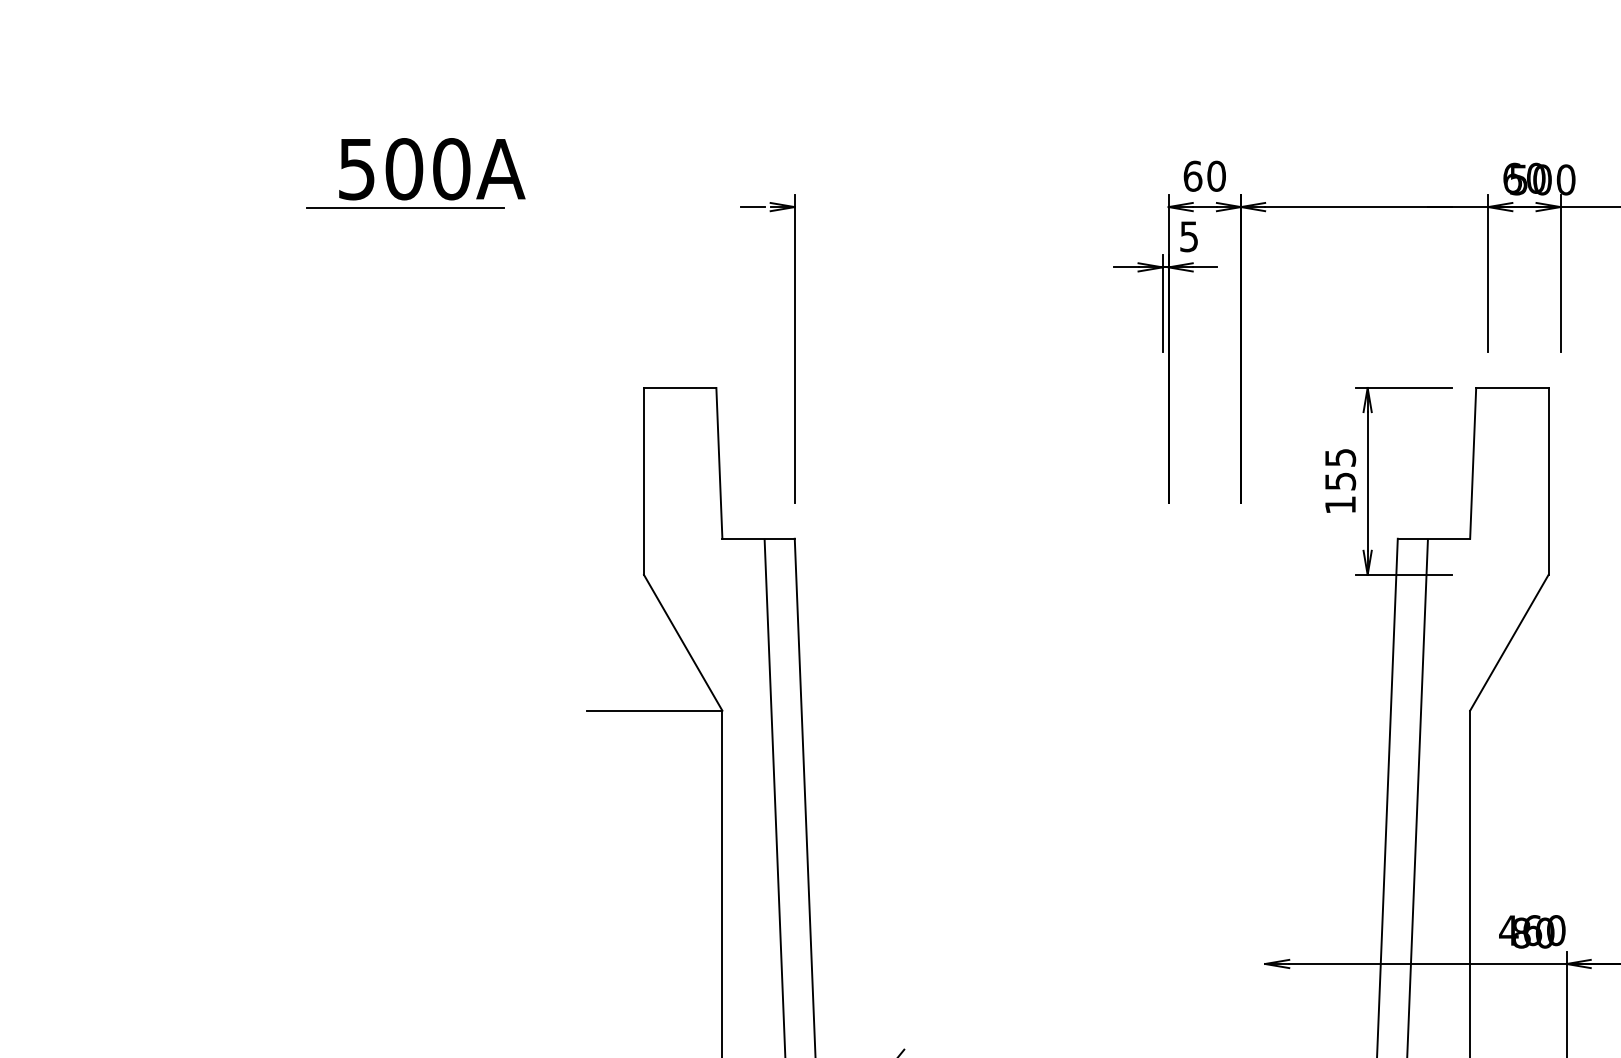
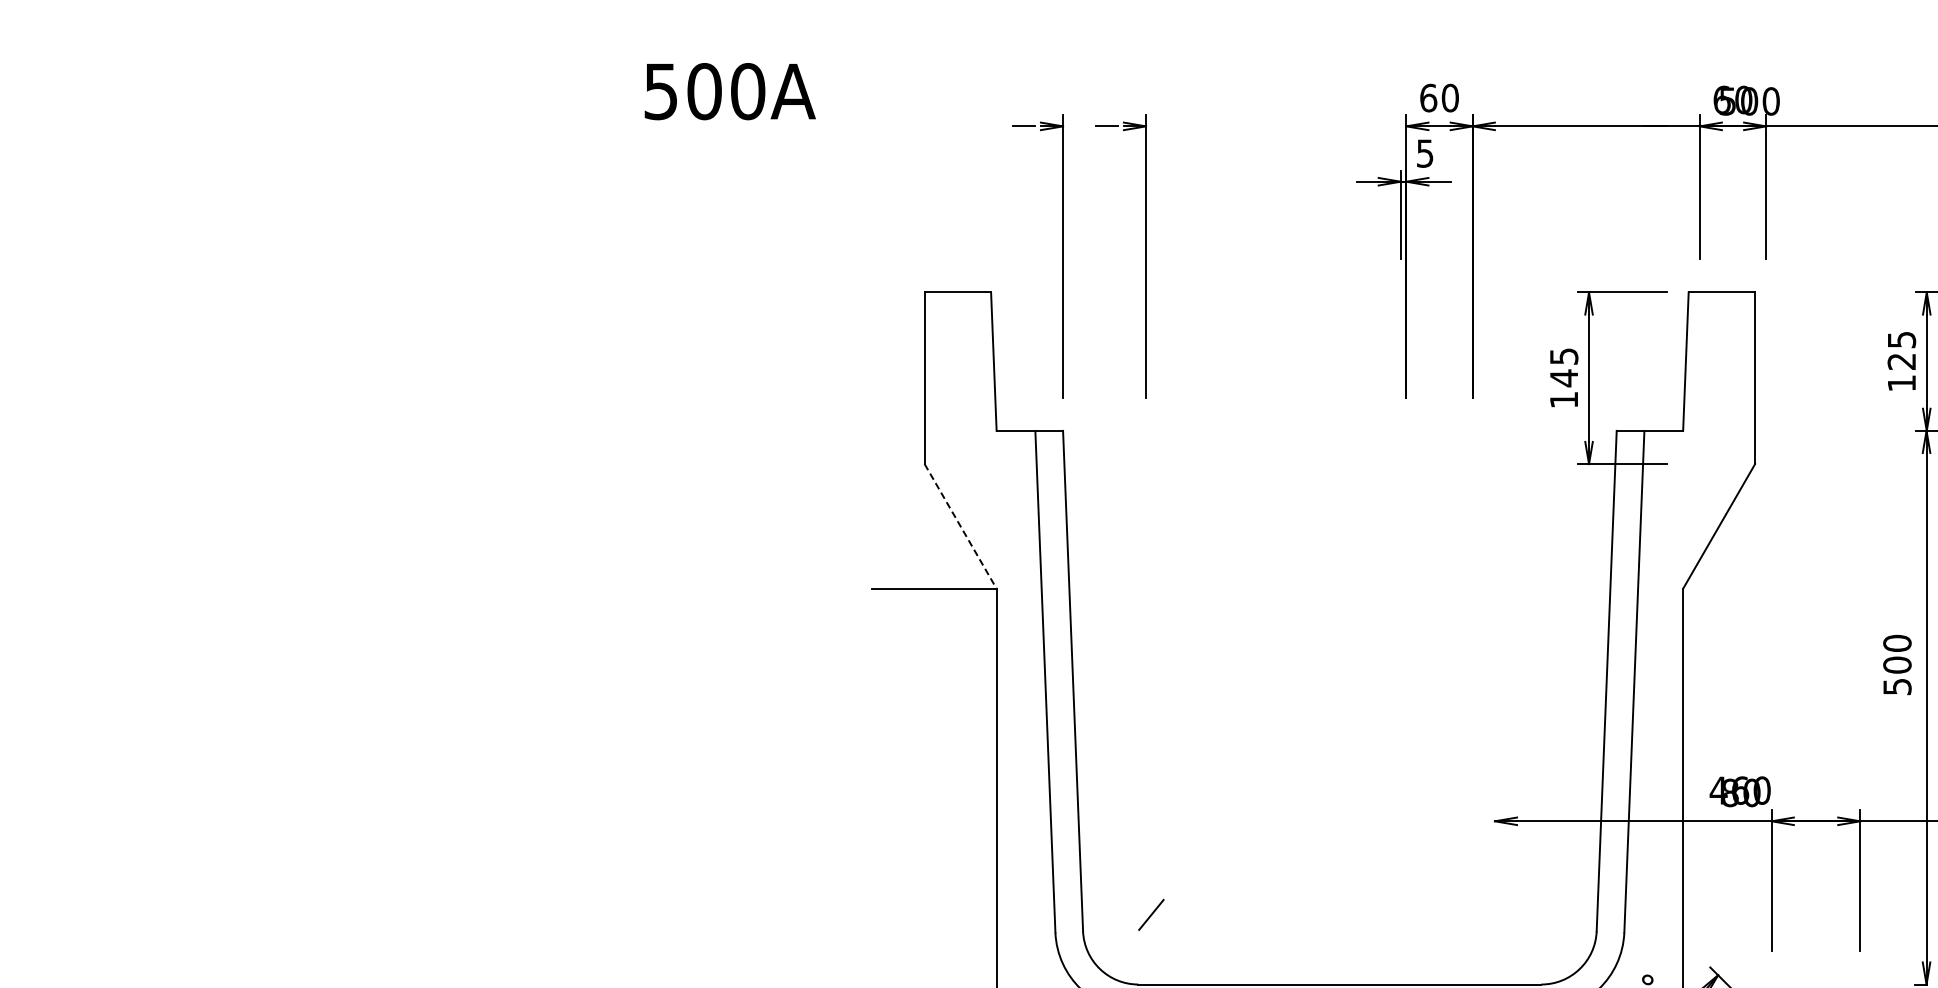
line: (405, 208) -> (705, 127), removed
part: (884, 348) -> (1145, 256), added
text: (1340, 481) -> (1564, 378), 155 -> 145
line: (683, 642) -> (960, 526), solid -> dashed

